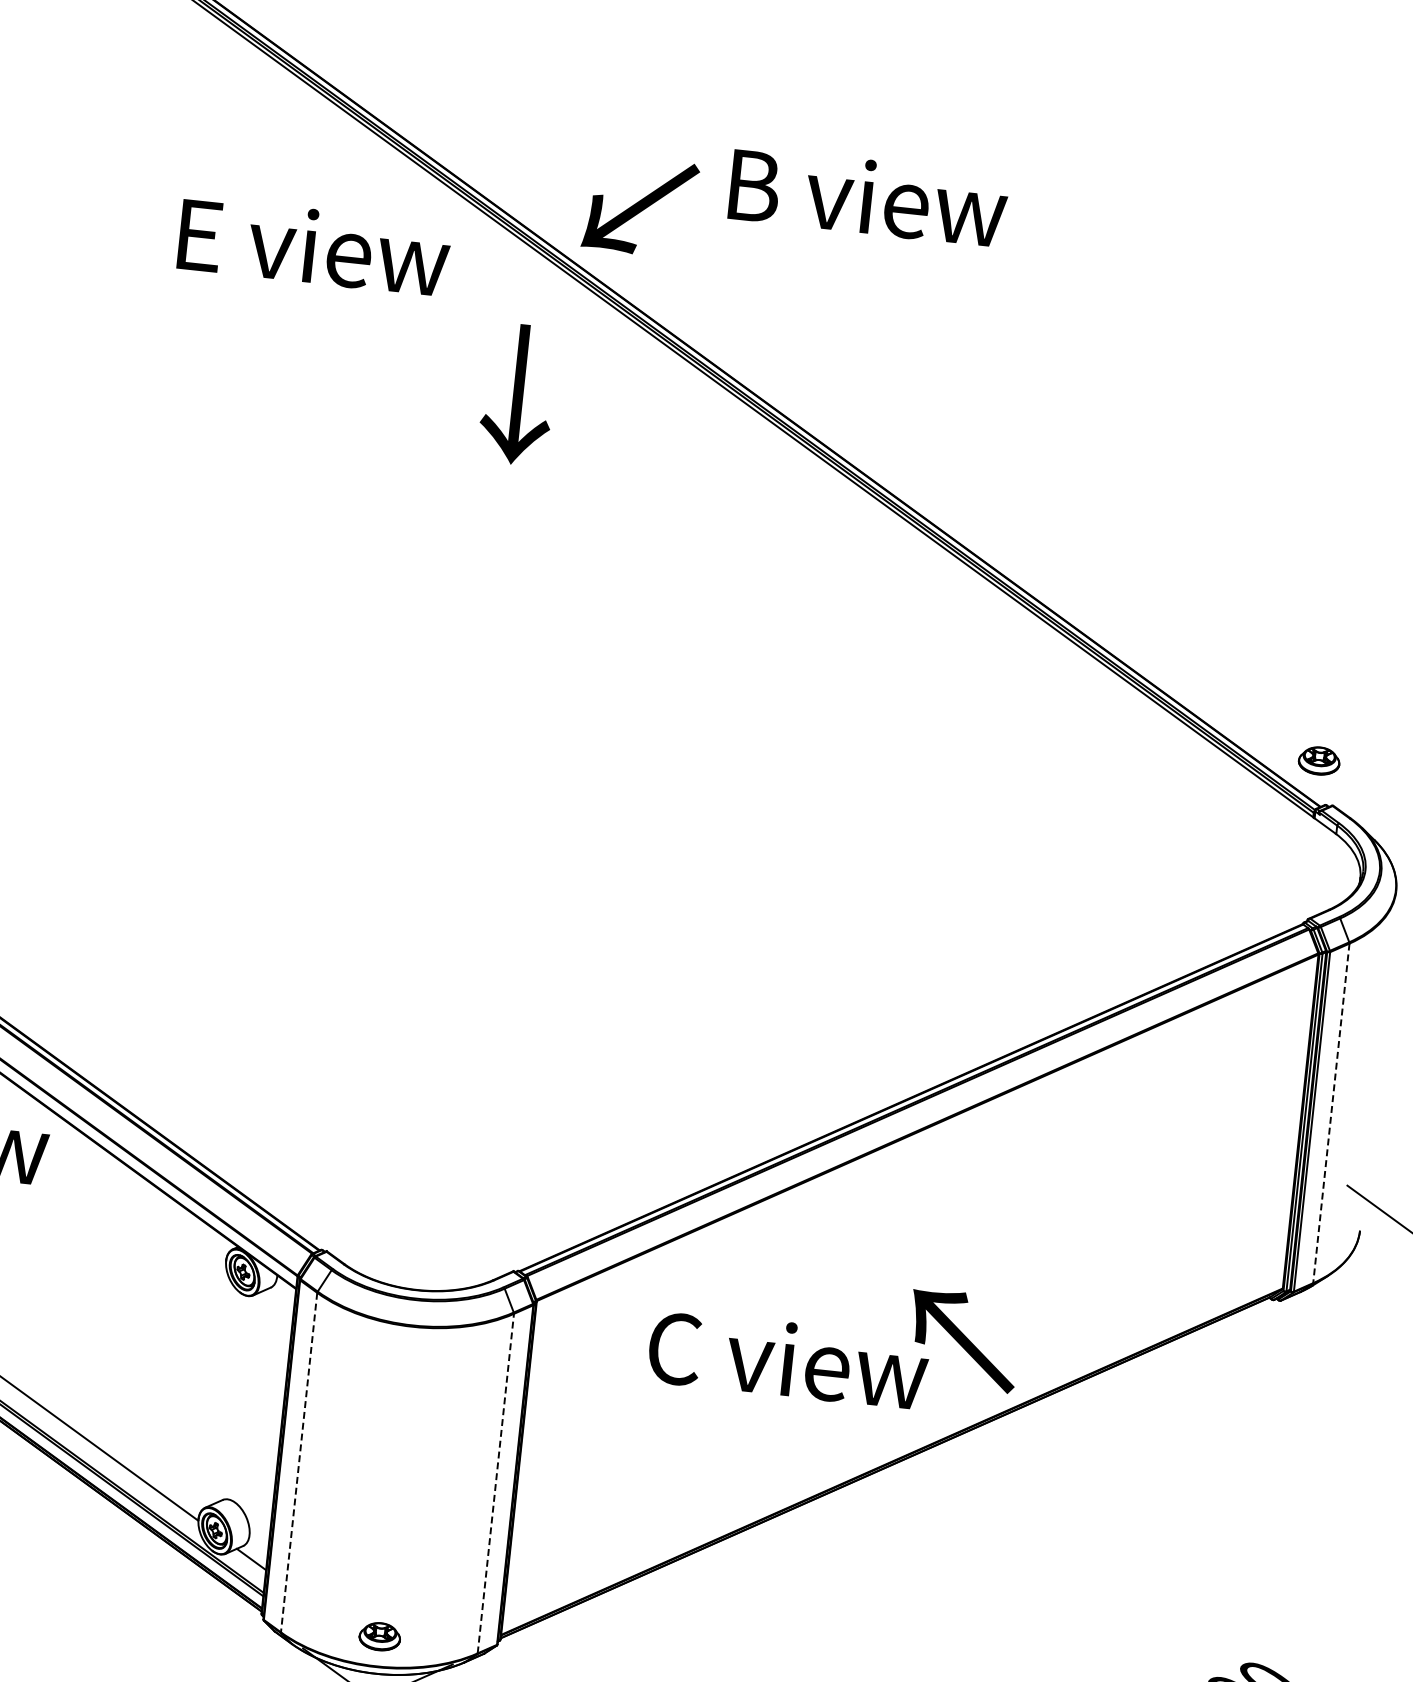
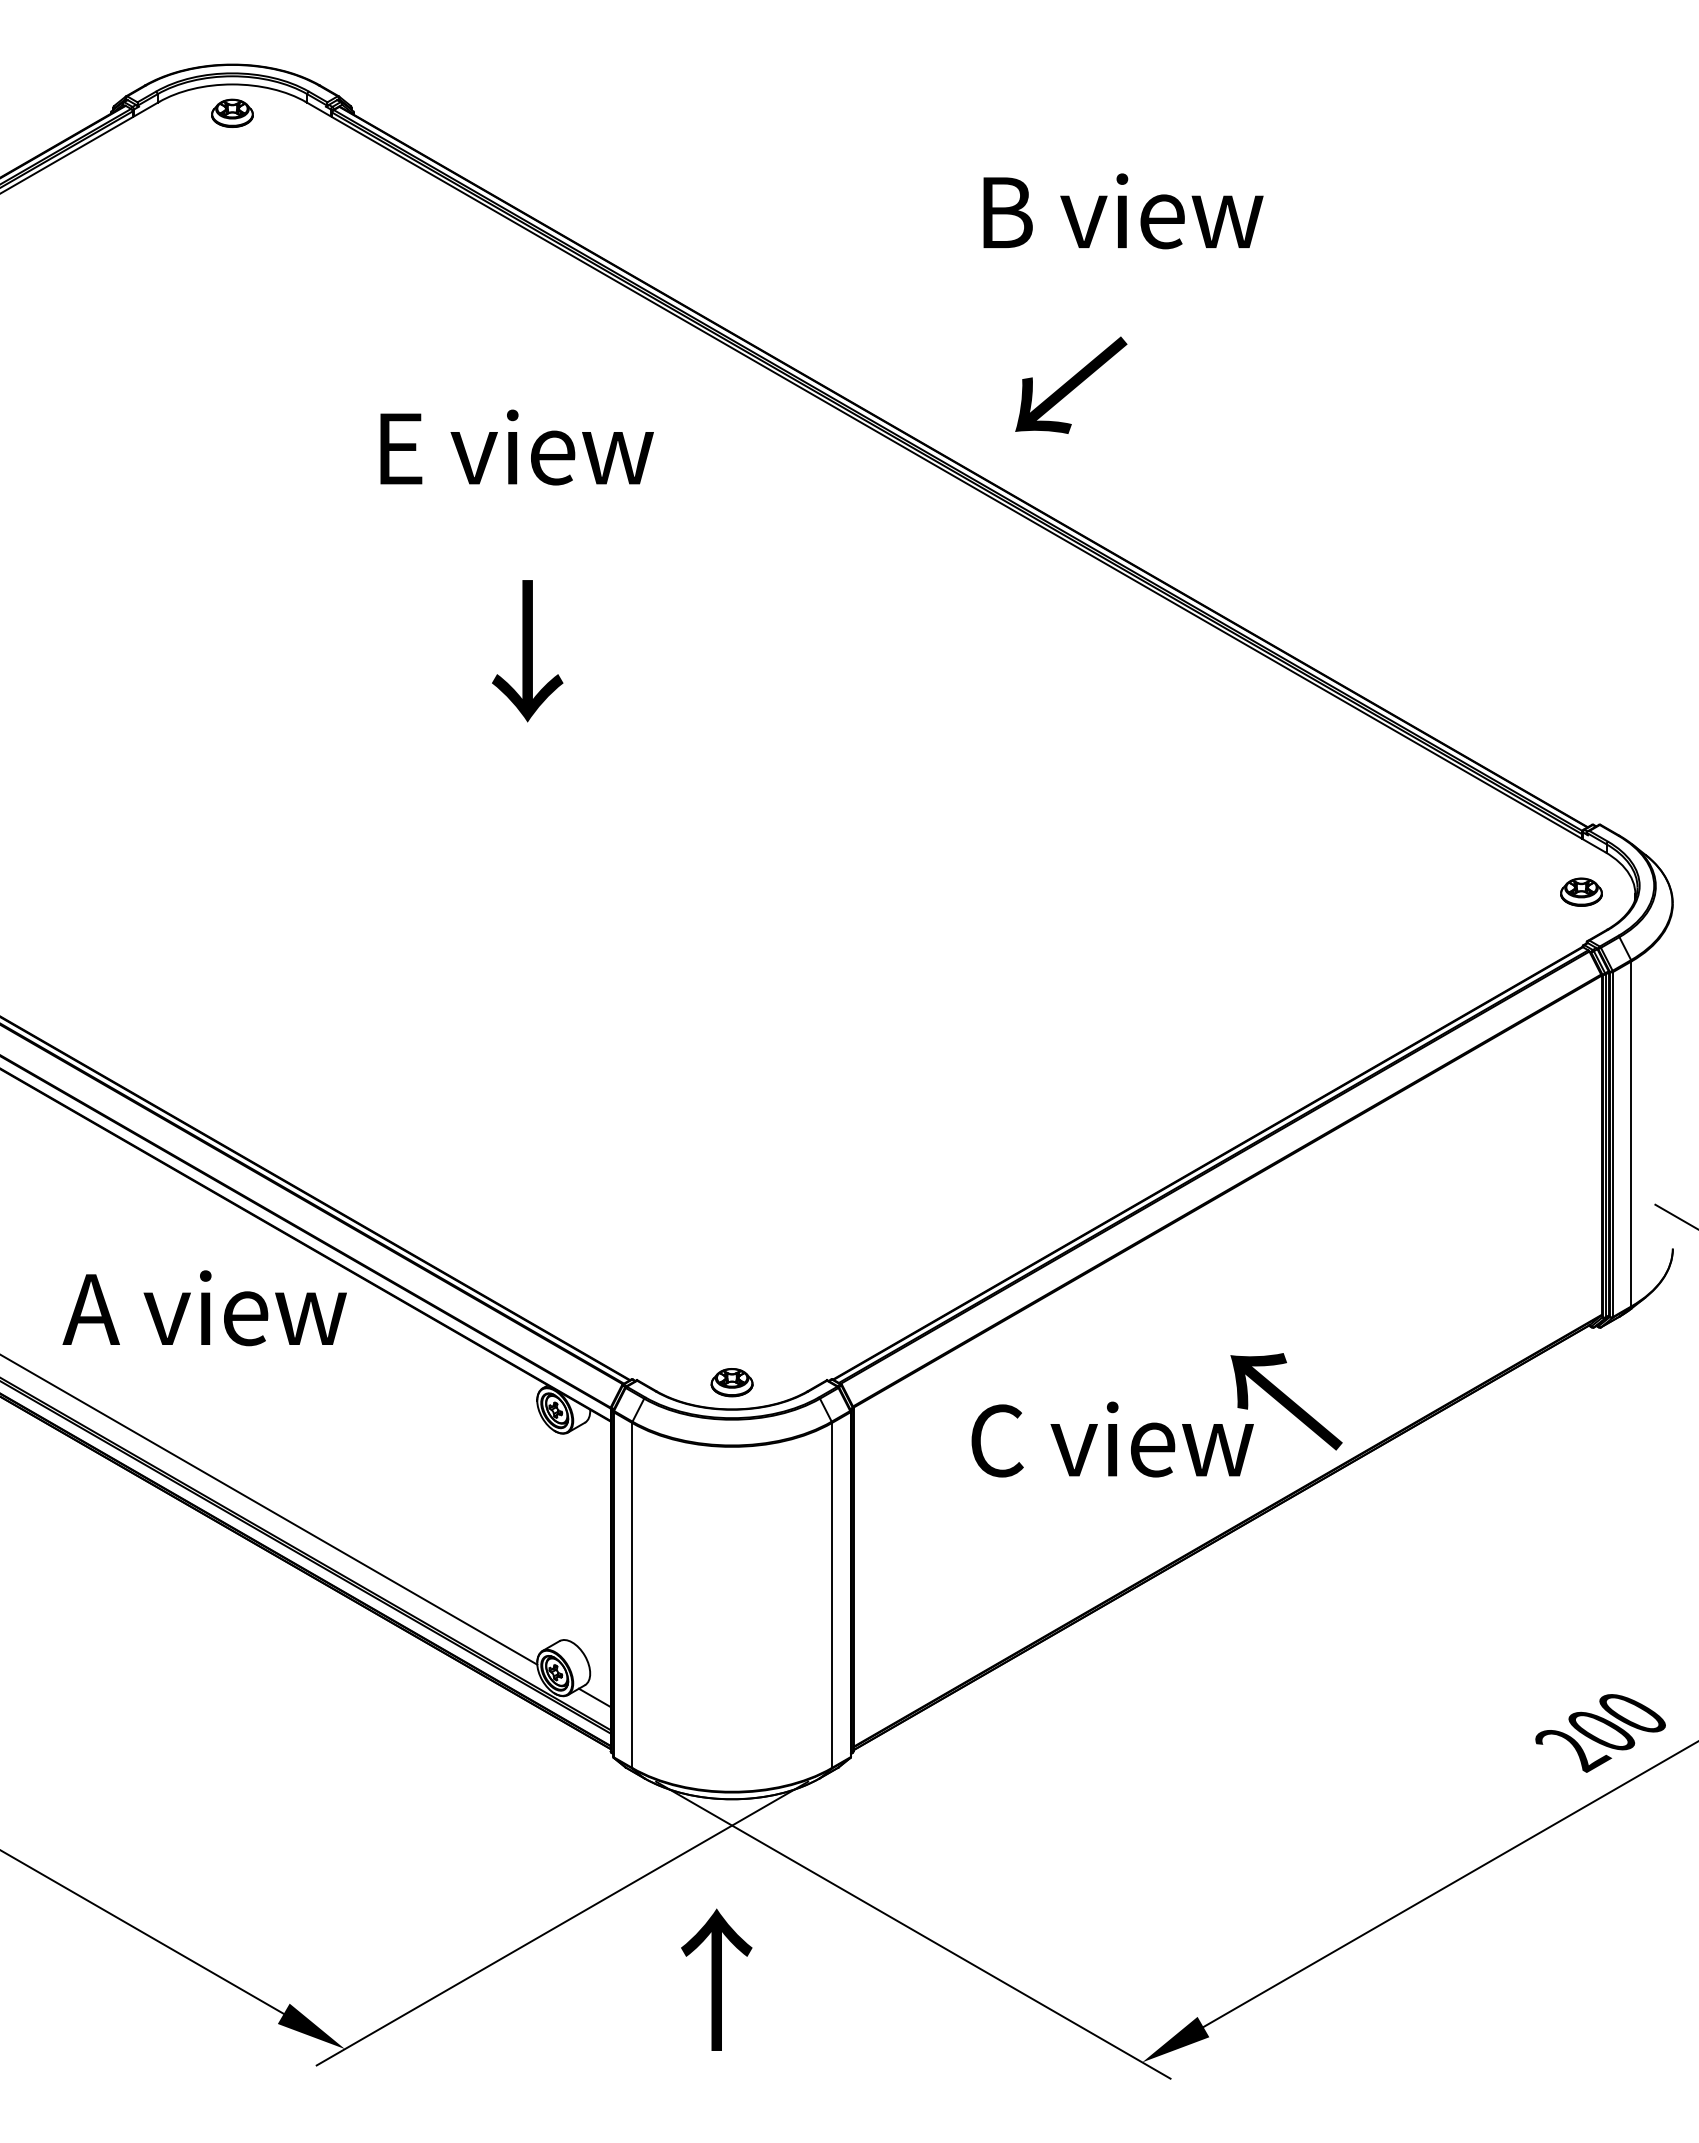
text: (868, 197) -> (1123, 211), moved
text: (640, 205) -> (1071, 384), moved
text: (313, 246) -> (516, 447), moved
text: (518, 394) -> (527, 651), moved
part: (1319, 760) -> (1581, 891), moved
line: (1331, 1113) -> (1631, 1134), dashed -> solid
line: (299, 1462) -> (632, 1595), dashed -> solid
line: (496, 1482) -> (832, 1594), dashed -> solid
part: (379, 1636) -> (731, 1382), moved

